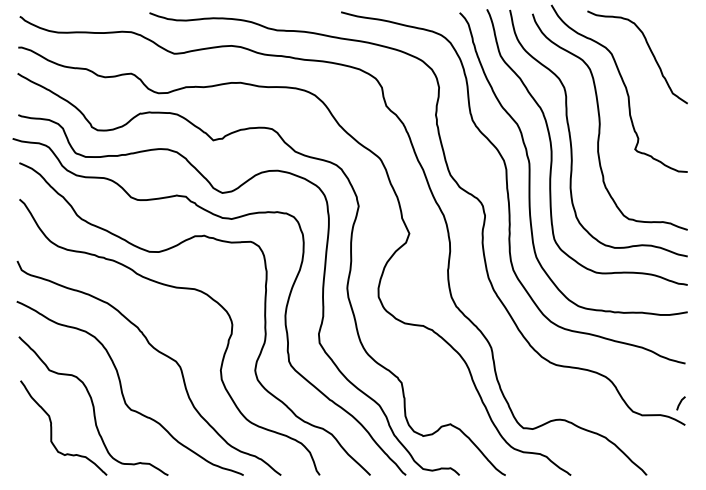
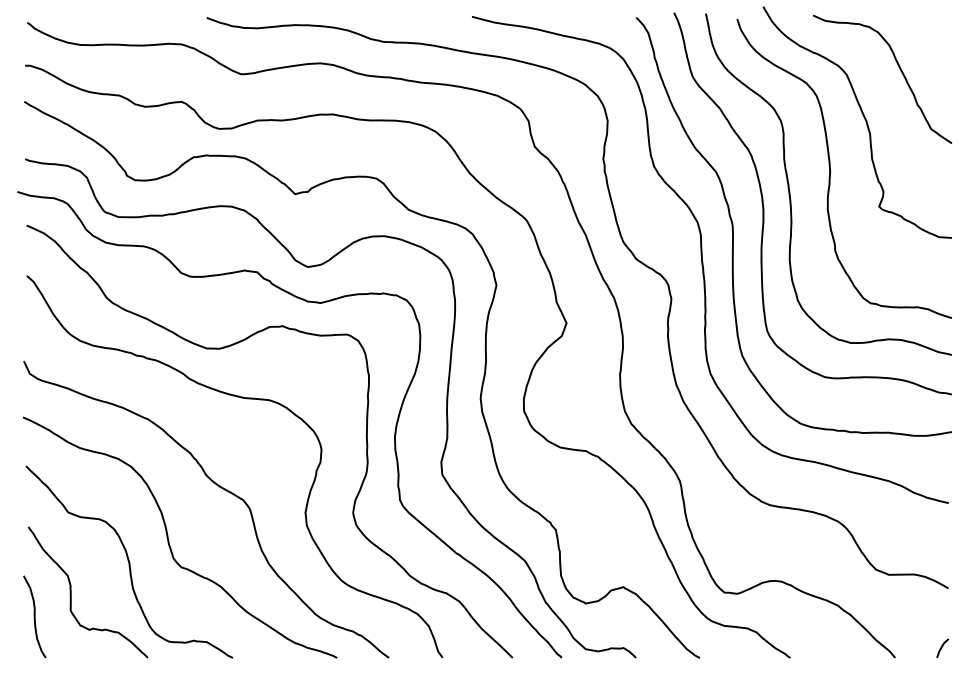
line: (680, 403) -> (941, 648), moved
curve: (24, 445) -> (33, 616), added

